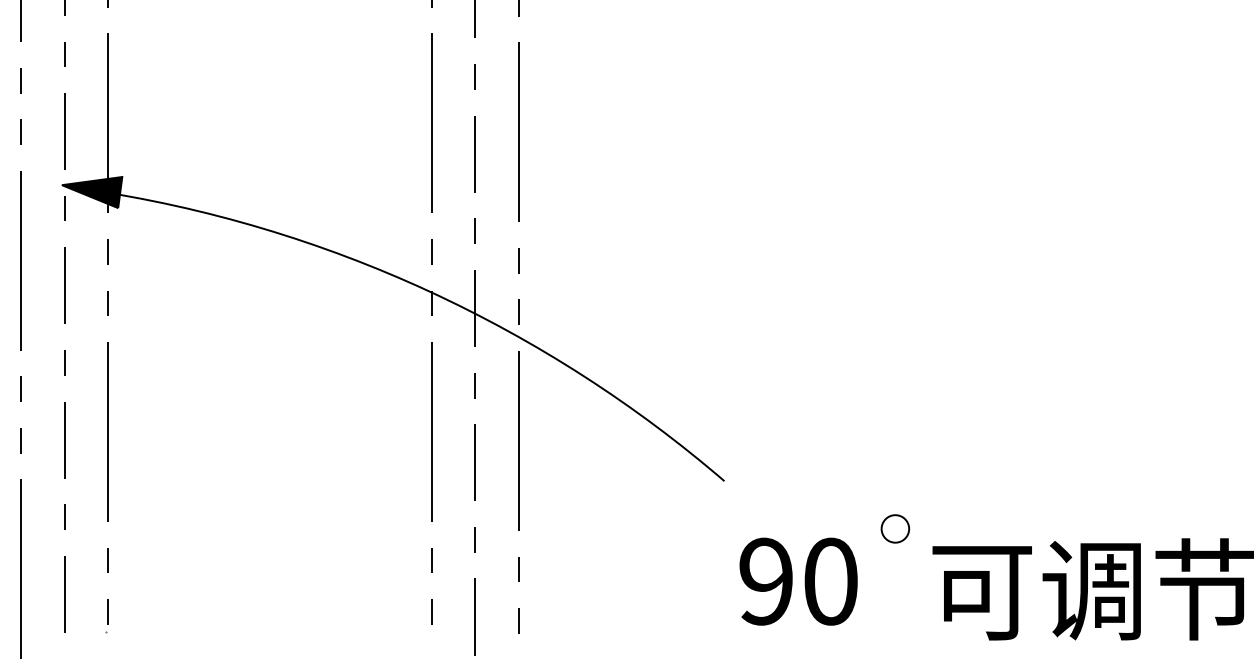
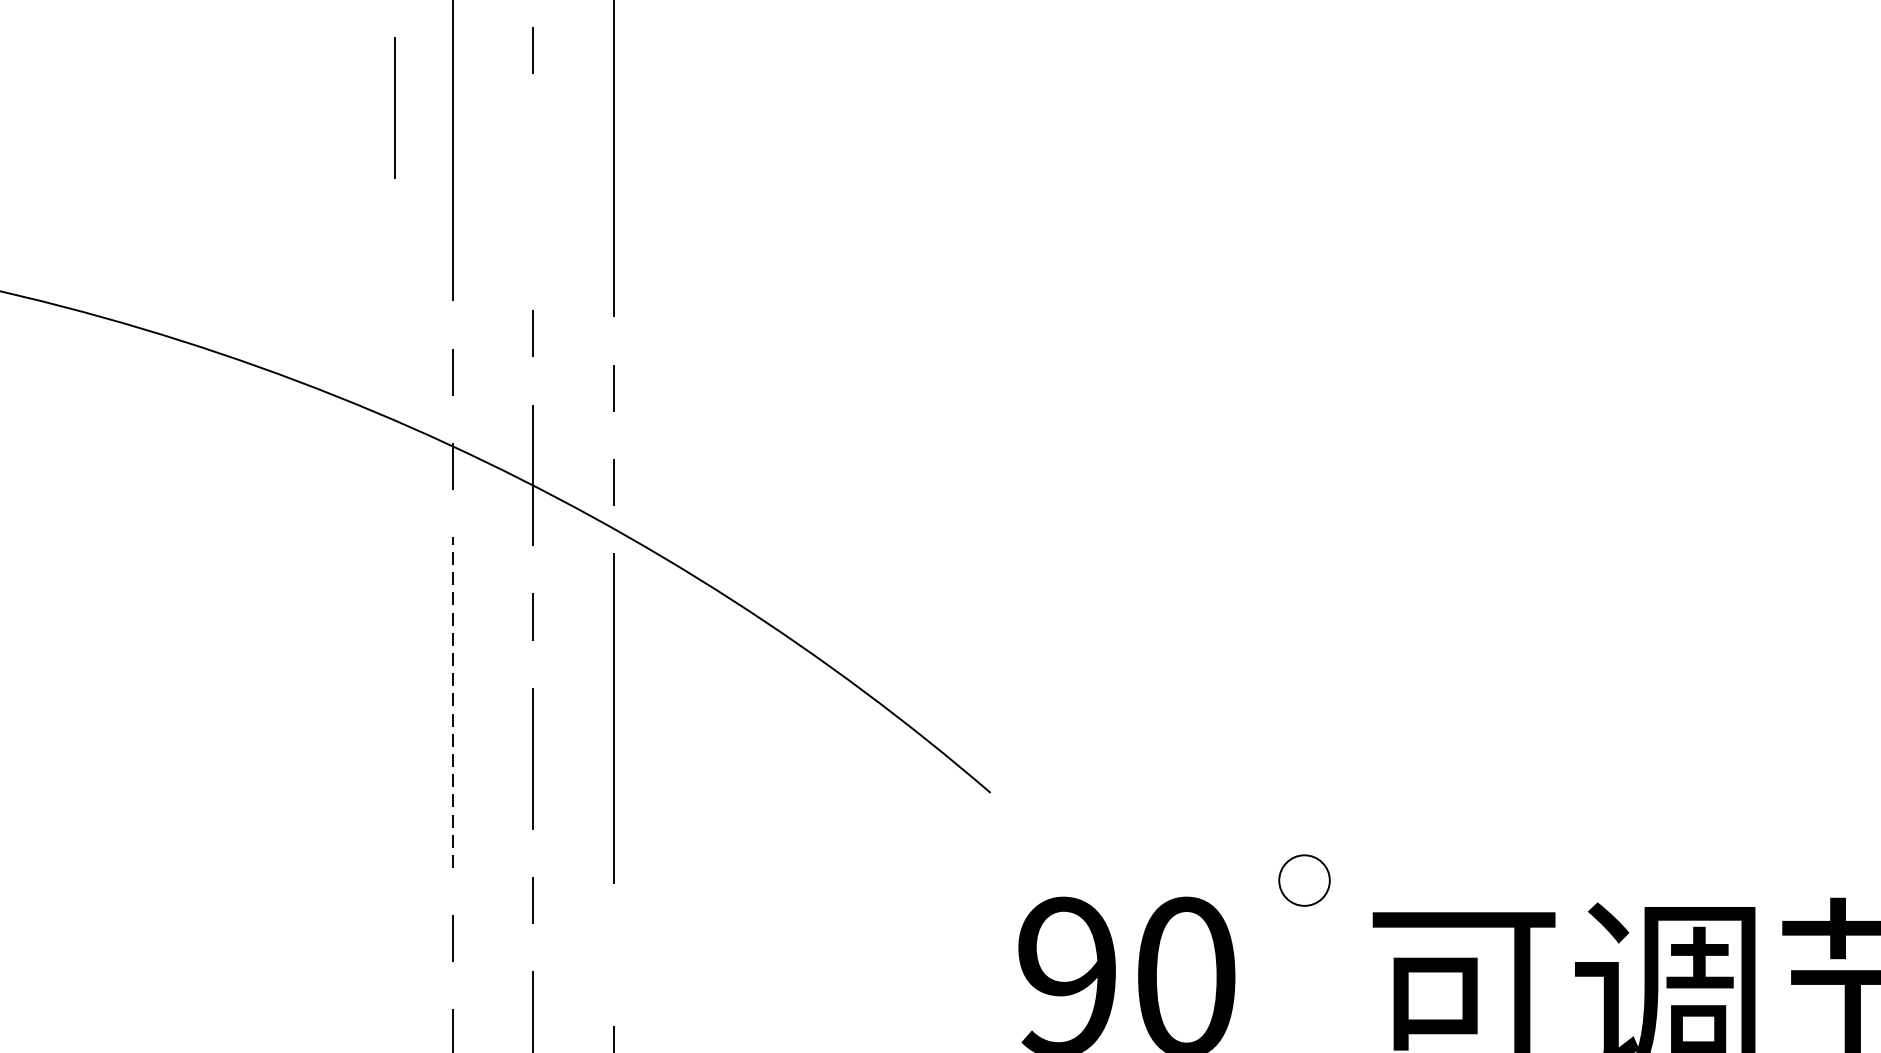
line: (474, 154) -> (393, 108), moved
line: (431, 431) -> (452, 701), solid -> dashed
line: (518, 569) -> (612, 955), removed

